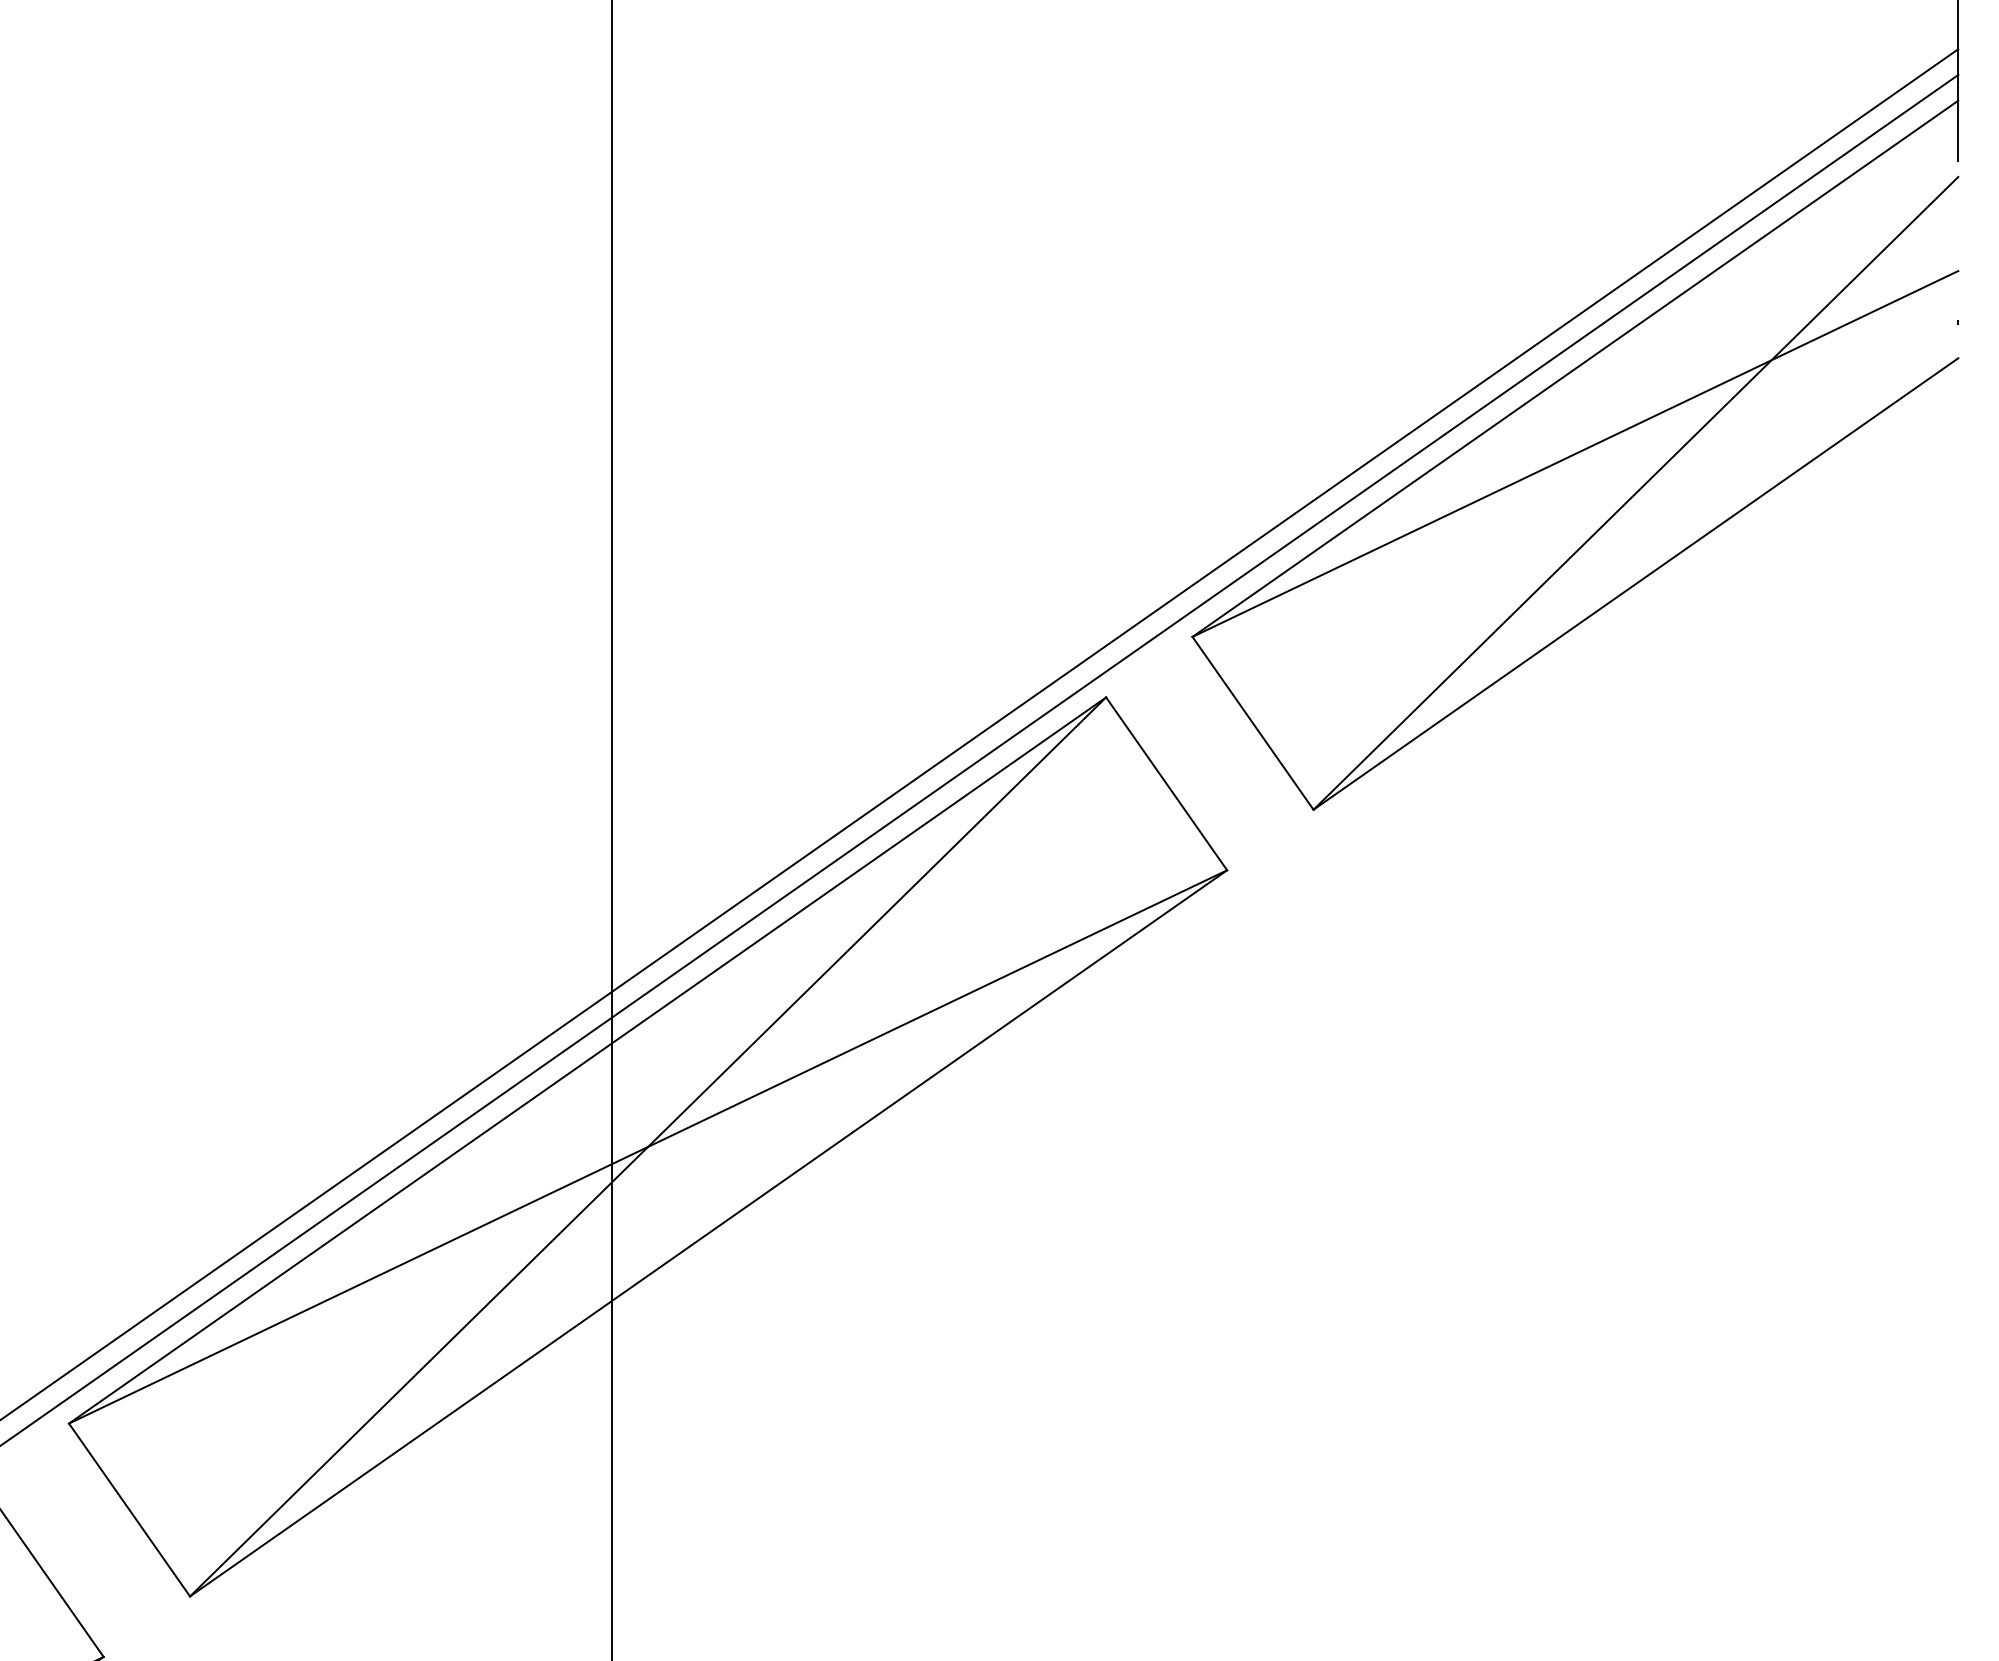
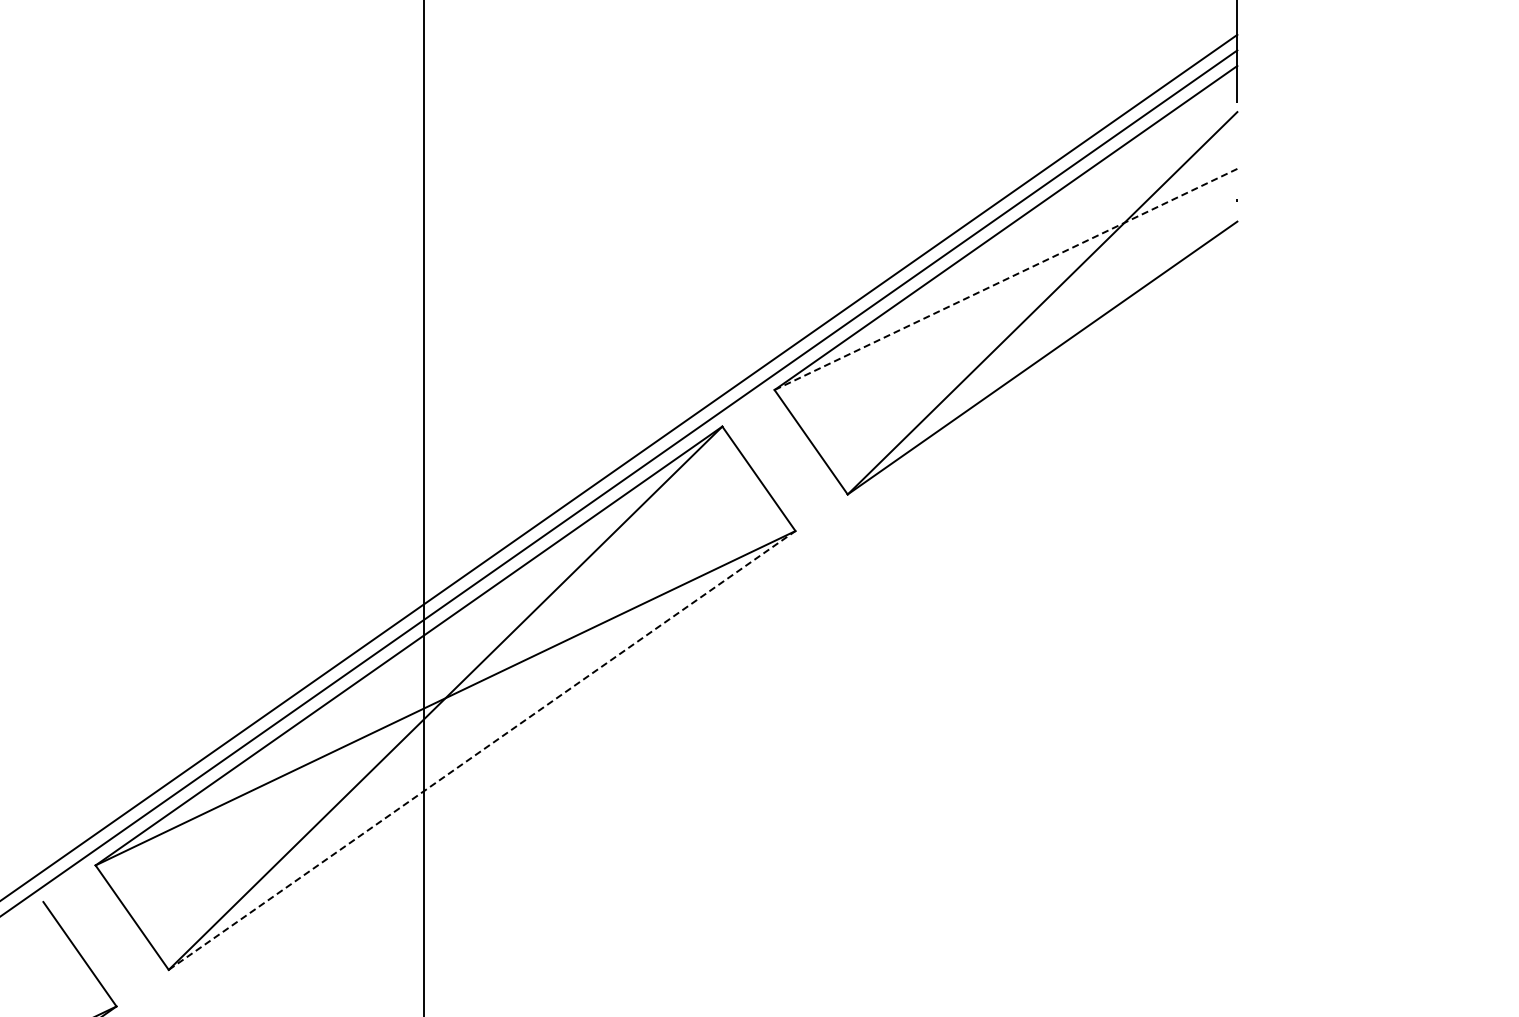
line: (1576, 454) -> (1006, 279), solid -> dashed
line: (709, 1233) -> (482, 750), solid -> dashed

